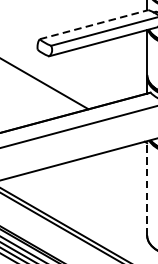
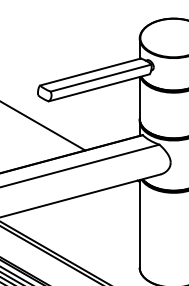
line: (95, 24) -> (91, 71), dashed -> solid
line: (146, 187) -> (139, 223), dashed -> solid

